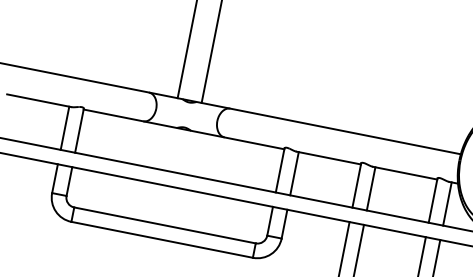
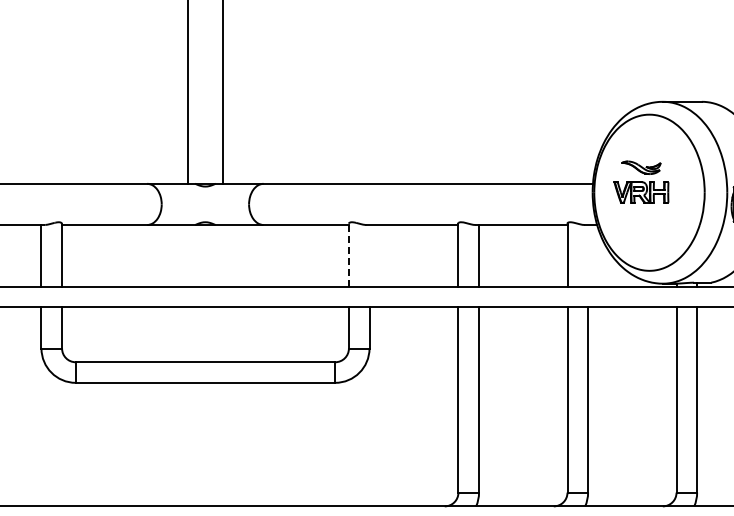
line: (279, 170) -> (348, 255), solid -> dashed
line: (294, 173) -> (369, 255), removed
line: (447, 203) -> (588, 255), removed

